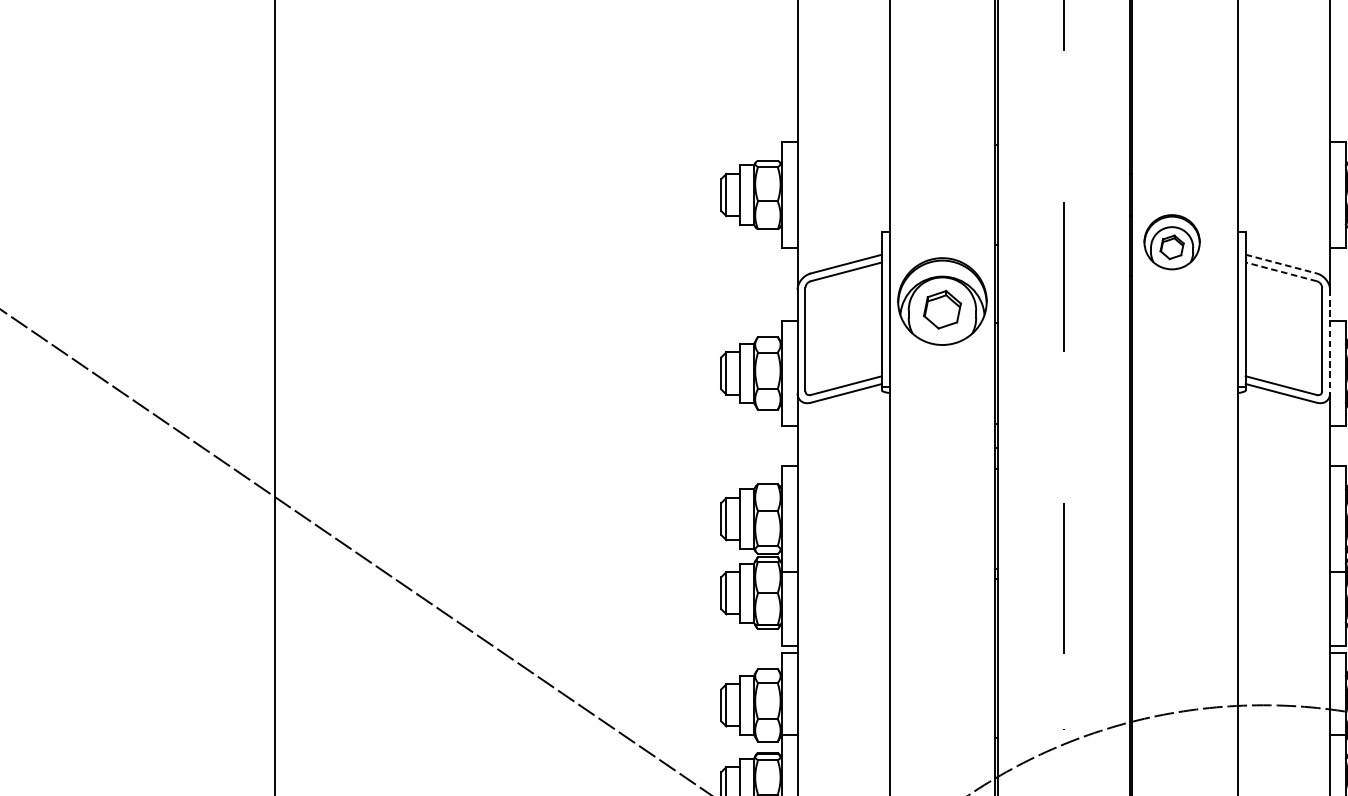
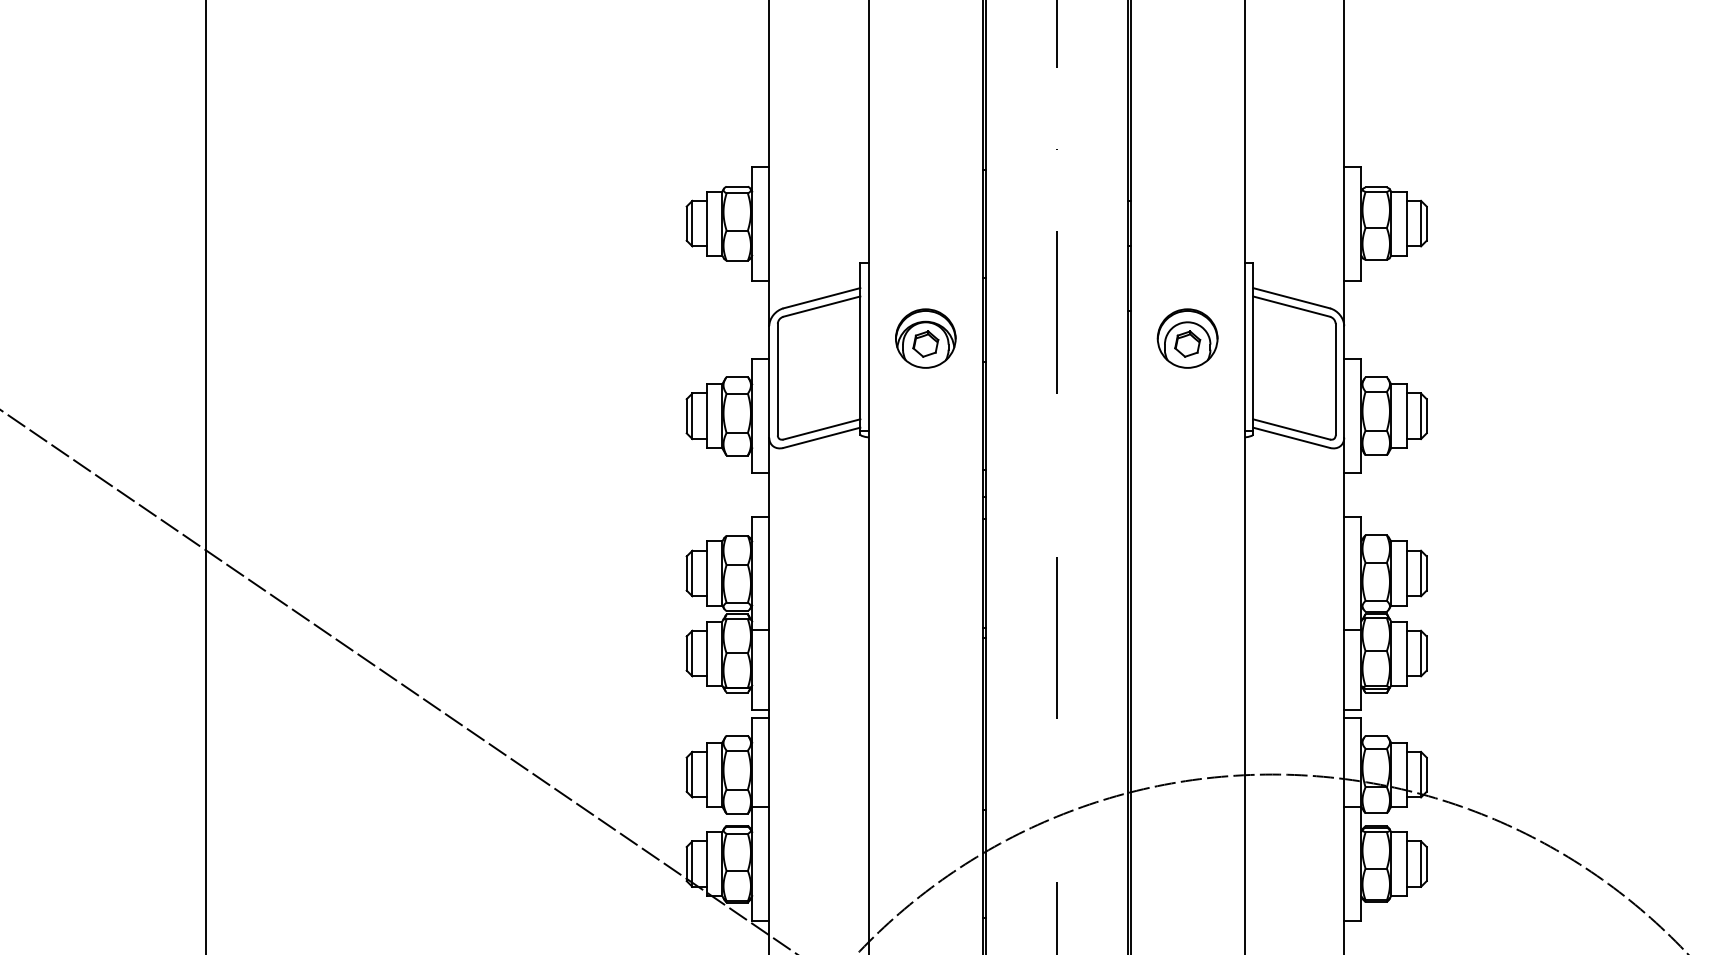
part: (1171, 242) -> (1187, 338), moved
line: (1281, 264) -> (1291, 298), dashed -> solid
line: (1281, 271) -> (1291, 306), dashed -> solid
part: (942, 301) -> (925, 338), size x0.62
line: (1330, 341) -> (1344, 381), dashed -> solid

